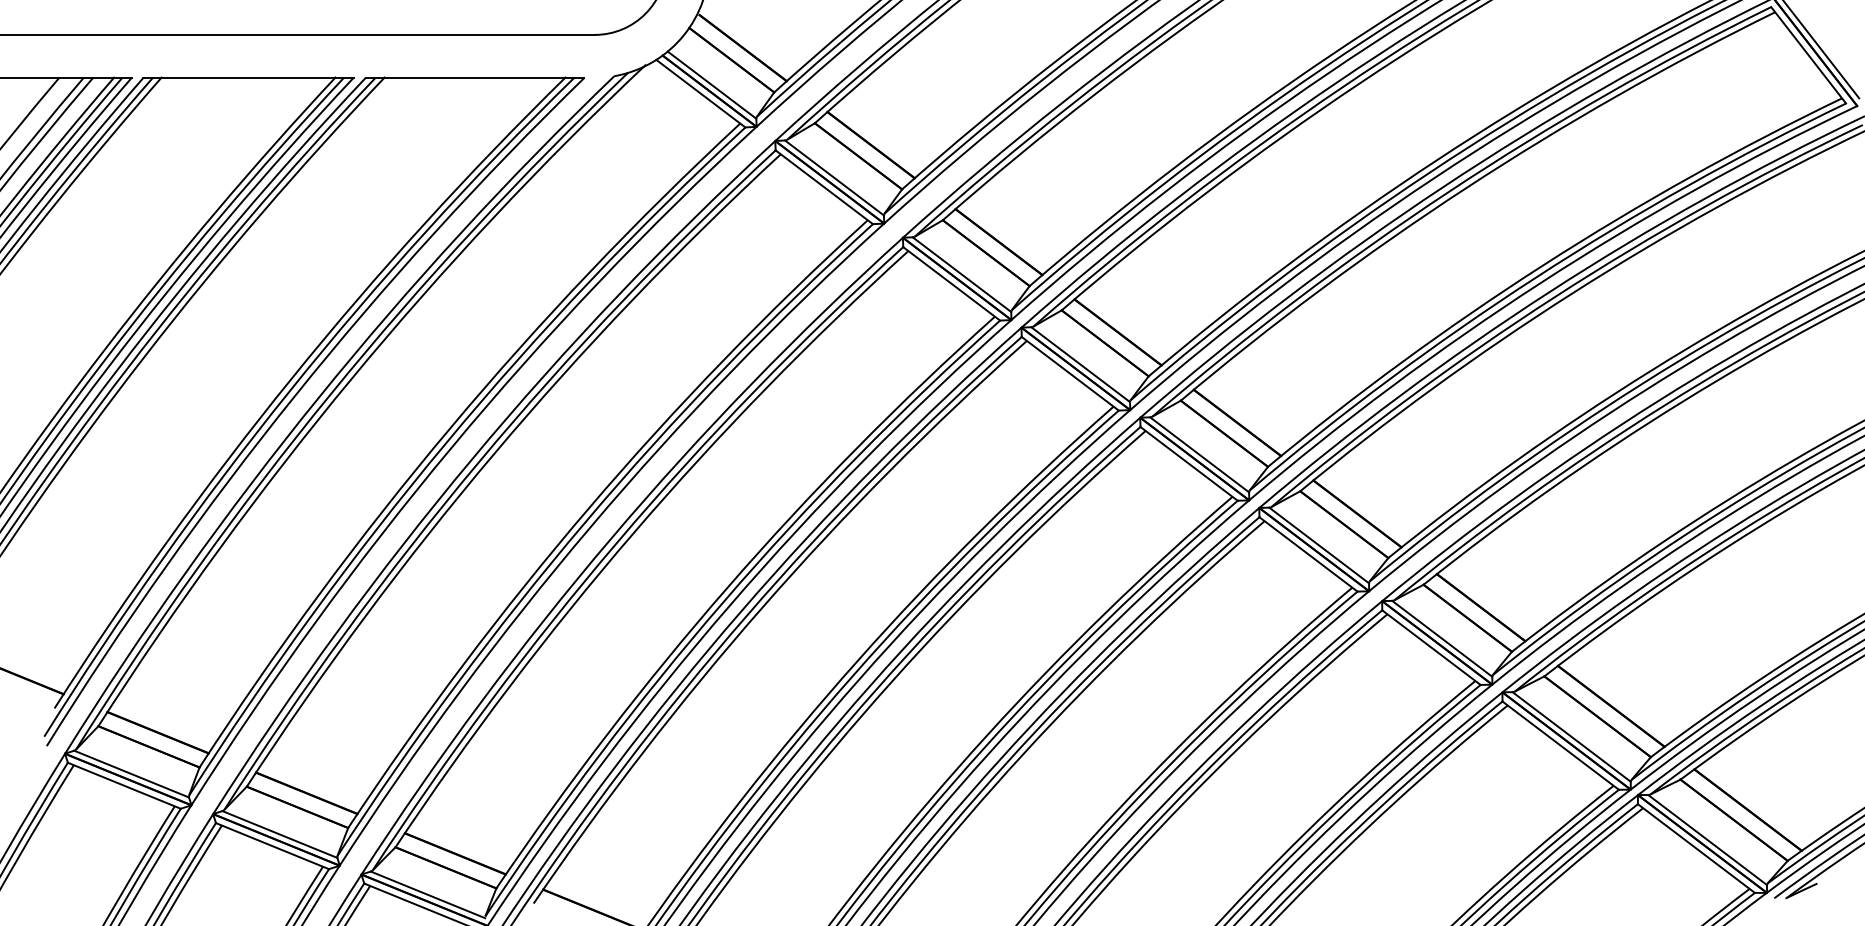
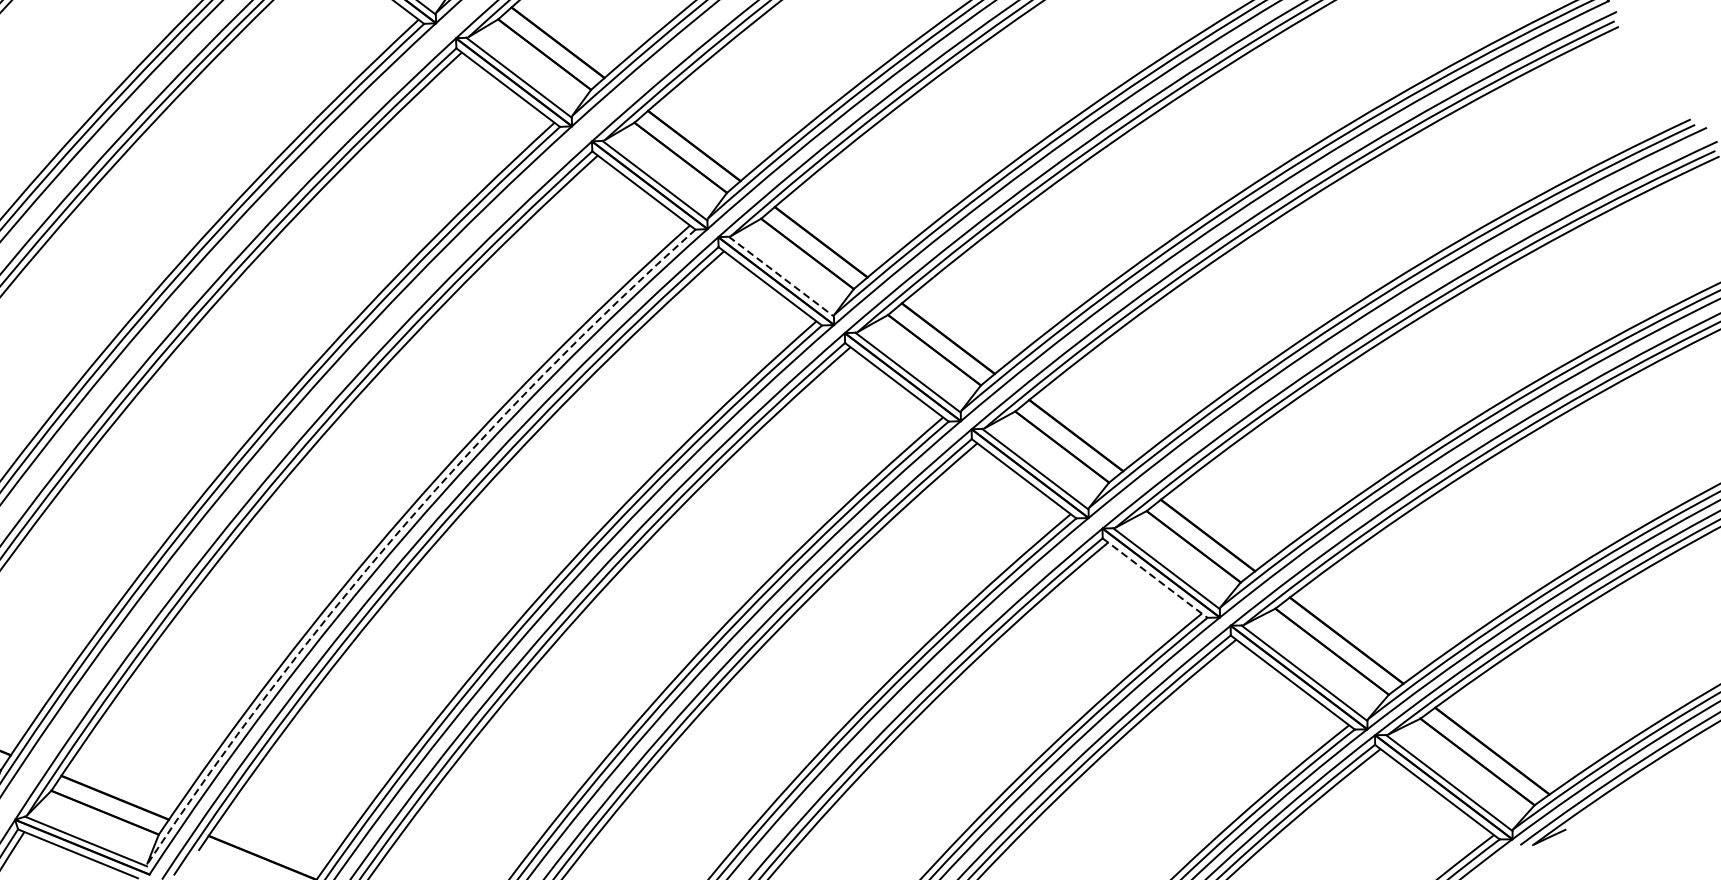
line: (1080, 364) -> (781, 276), solid -> dashed
arc: (723, 601) -> (400, 528), solid -> dashed
line: (1431, 647) -> (1155, 577), solid -> dashed

